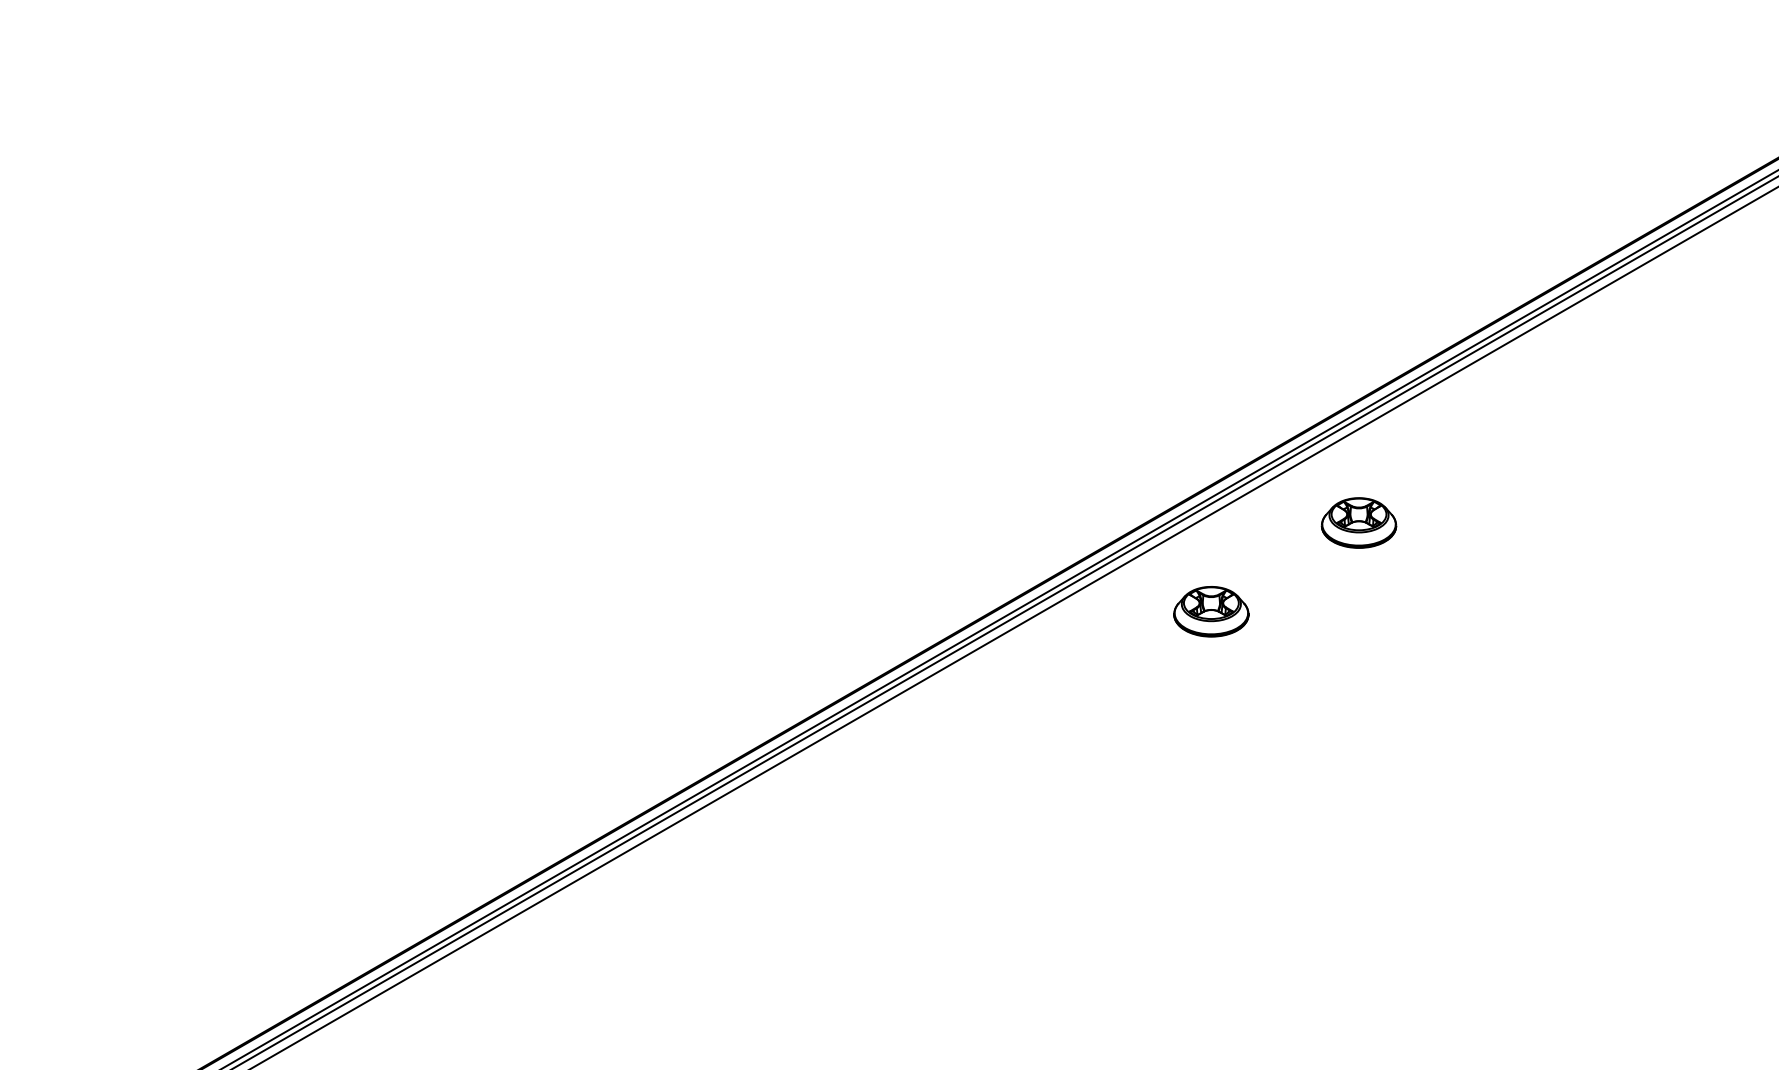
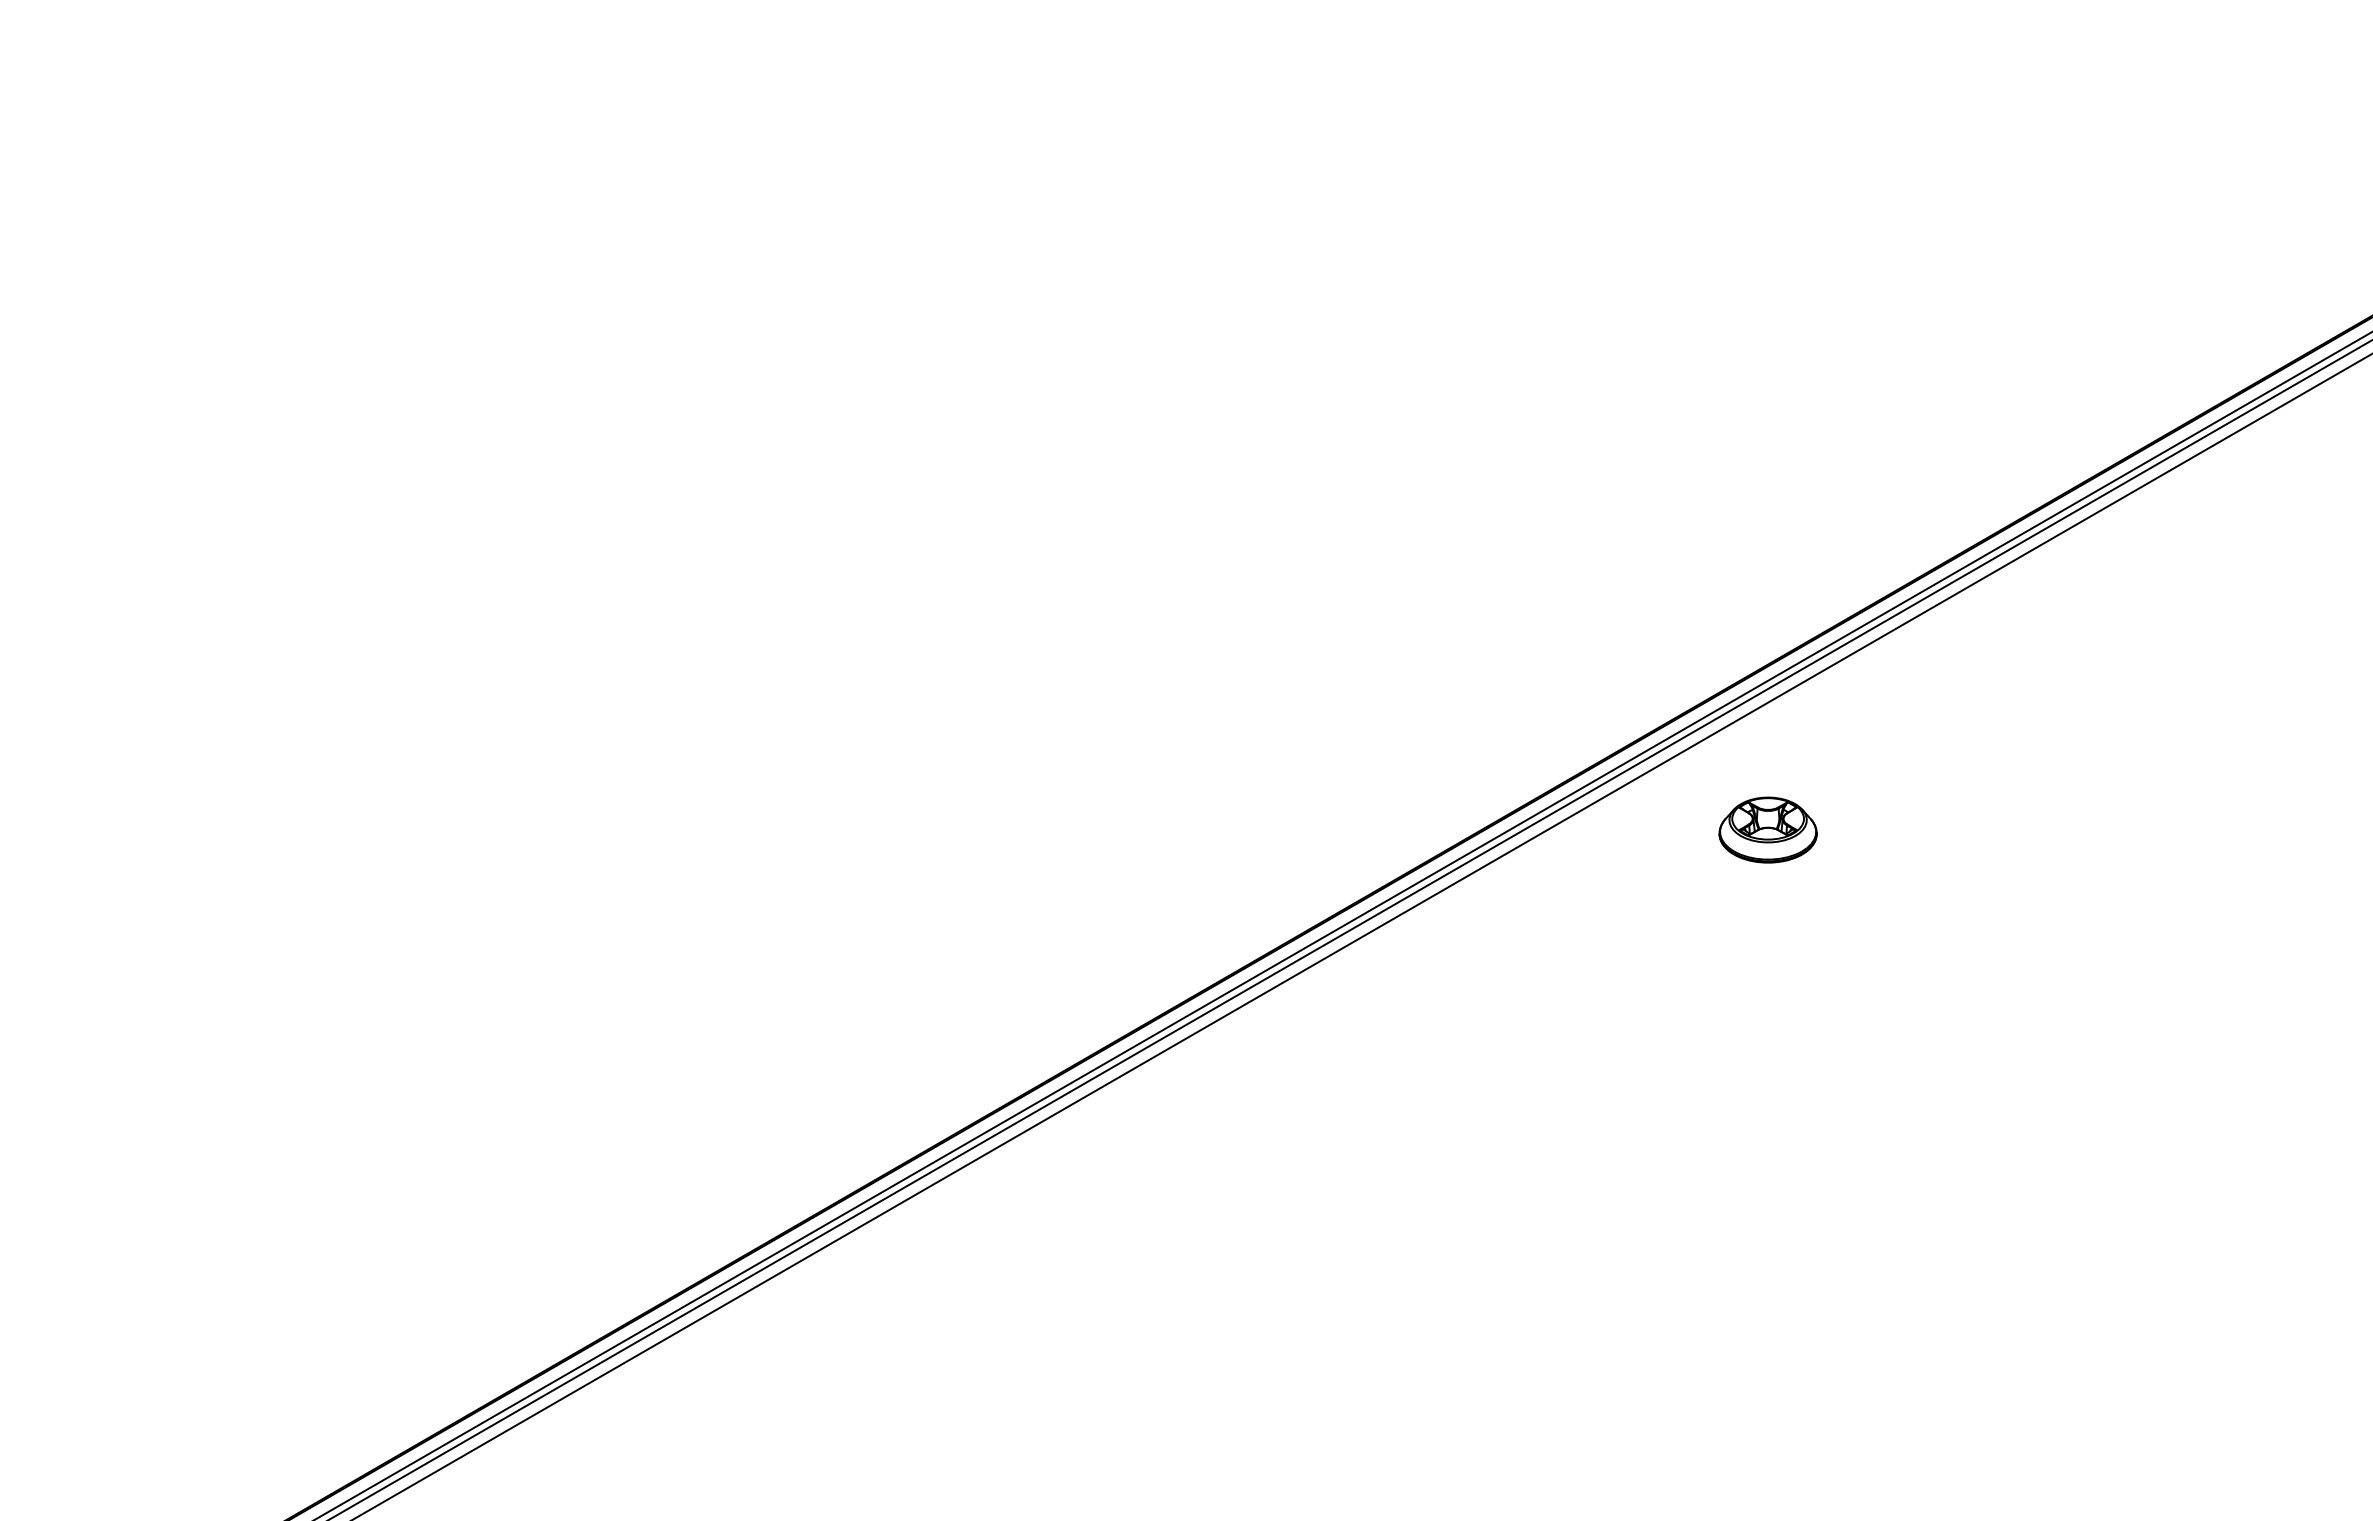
part: (1358, 522) -> (1960, 713), removed

